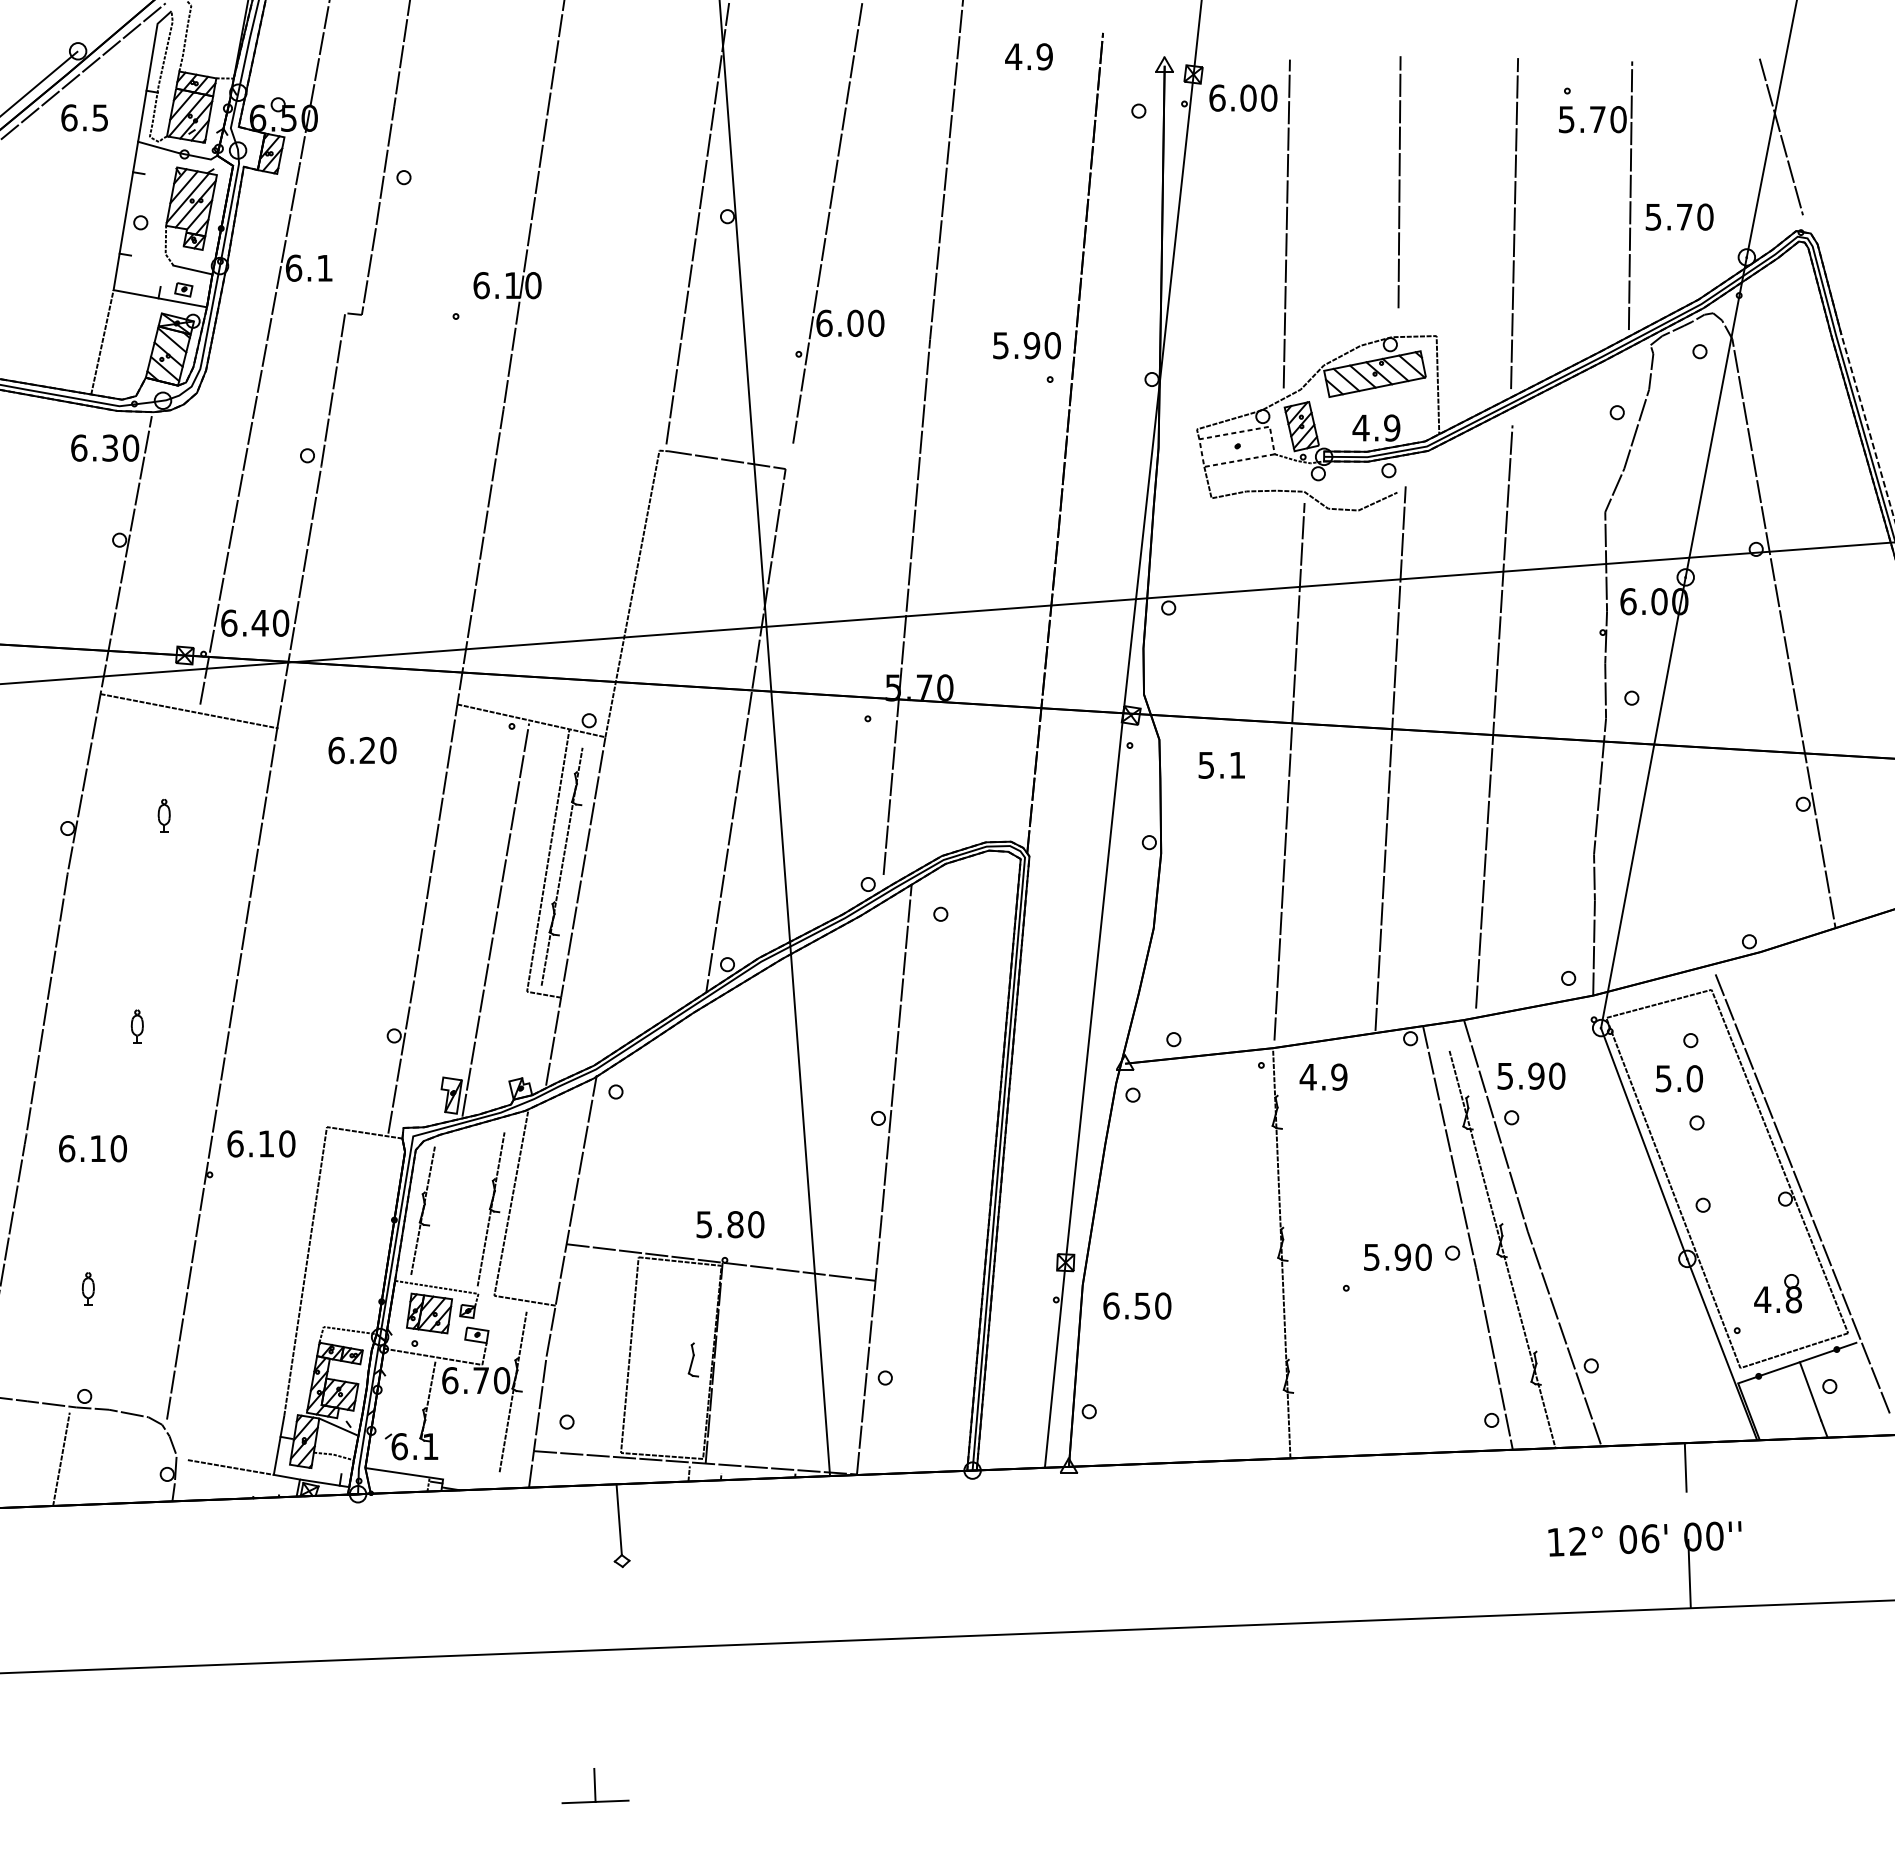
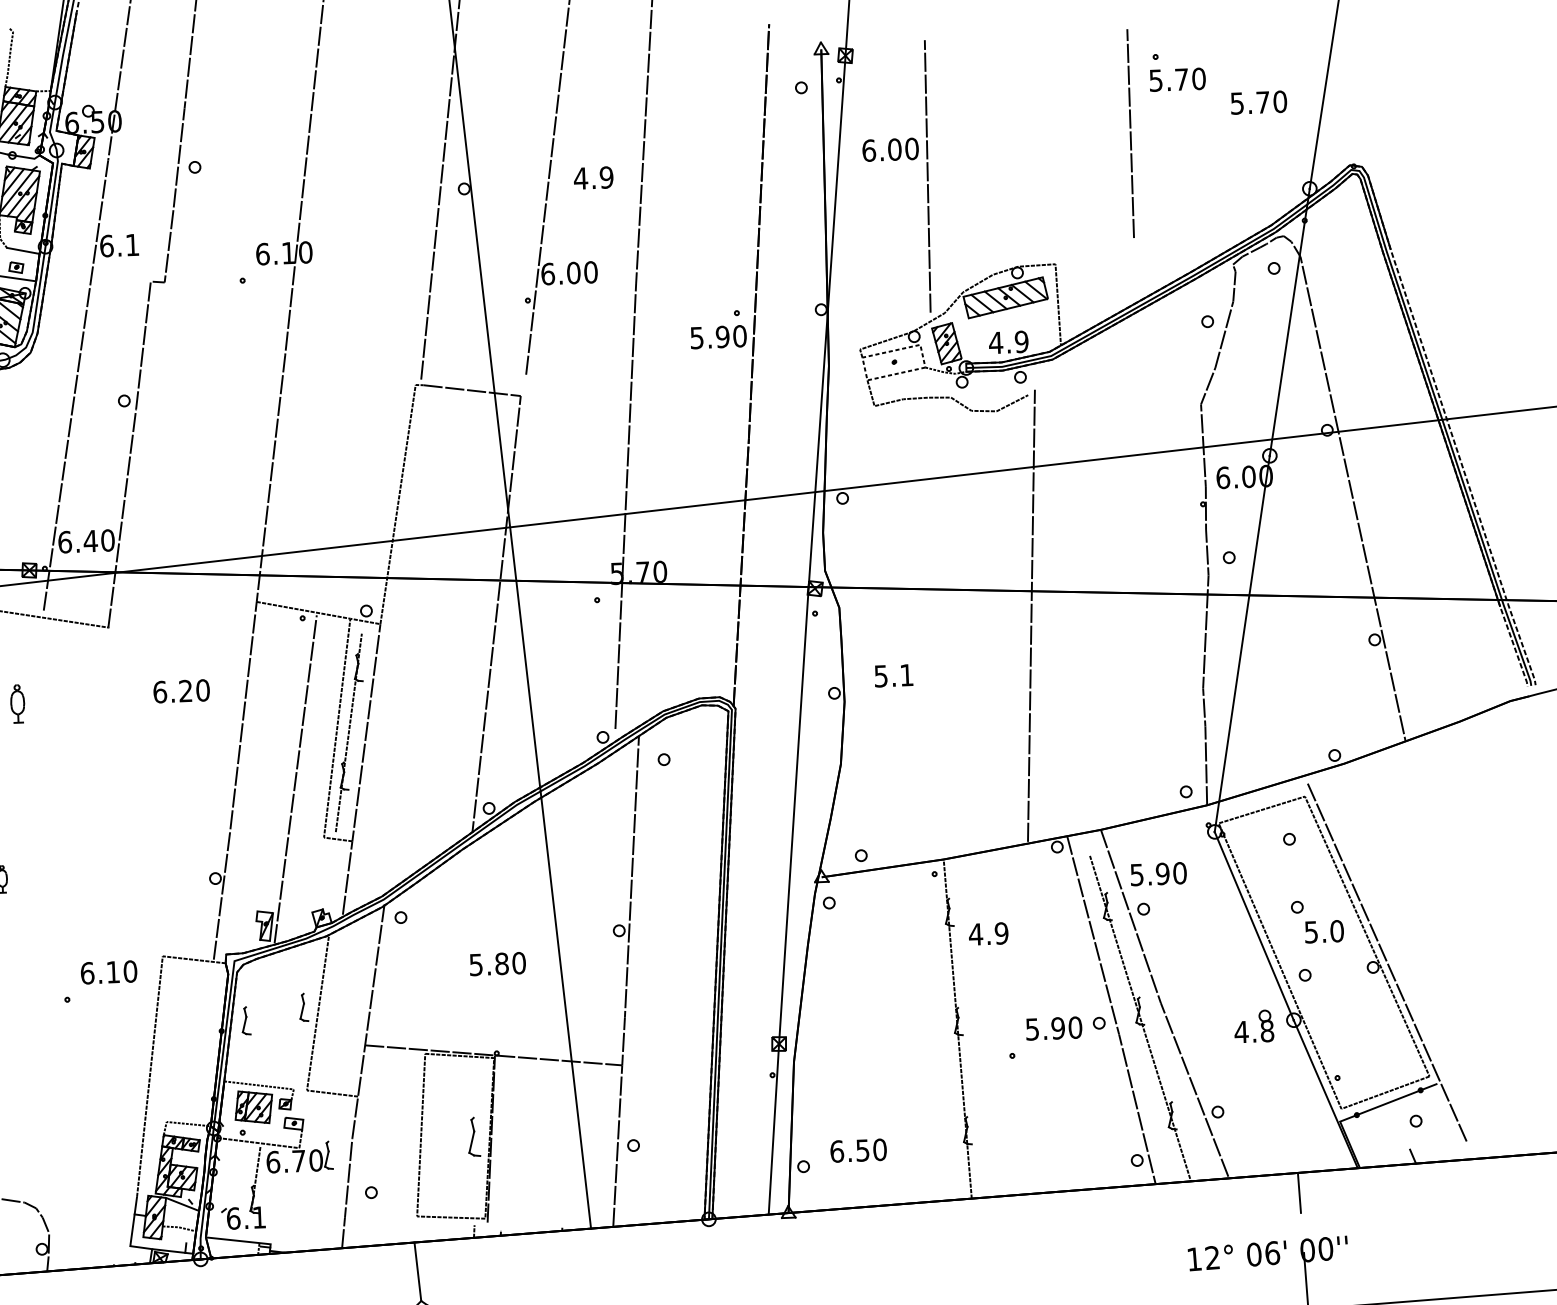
text: (1028, 56) -> (593, 177), moved
text: (1243, 97) -> (890, 149), moved
line: (1781, 136) -> (1334, 87), removed
line: (1399, 182) -> (1130, 133), moved
line: (1630, 195) -> (1211, 141), removed
text: (1679, 216) -> (1258, 102), moved
line: (1514, 223) -> (1116, 168), removed
text: (1026, 345) -> (718, 337), moved
line: (1494, 716) -> (1116, 577), removed
text: (362, 750) -> (181, 691), moved
text: (1221, 765) -> (893, 675), moved
line: (1289, 771) -> (948, 629), removed
part: (163, 815) -> (17, 703), size x1.4
line: (222, 1073) -> (74, 915), removed
text: (1323, 1076) -> (988, 933), moved
text: (1679, 1078) -> (1324, 931), moved
line: (423, 1209) -> (245, 1021), removed
line: (490, 1209) -> (300, 1019), removed
text: (730, 1224) -> (497, 963), moved
part: (1786, 1293) -> (1261, 1026), moved
text: (1137, 1305) -> (858, 1150), moved
part: (693, 1359) -> (474, 1136), size x1.4
line: (512, 1391) -> (325, 1169), removed
line: (1810, 1391) -> (1400, 1125), removed
line: (694, 1462) -> (478, 1221), removed
line: (230, 1467) -> (94, 1241), removed

